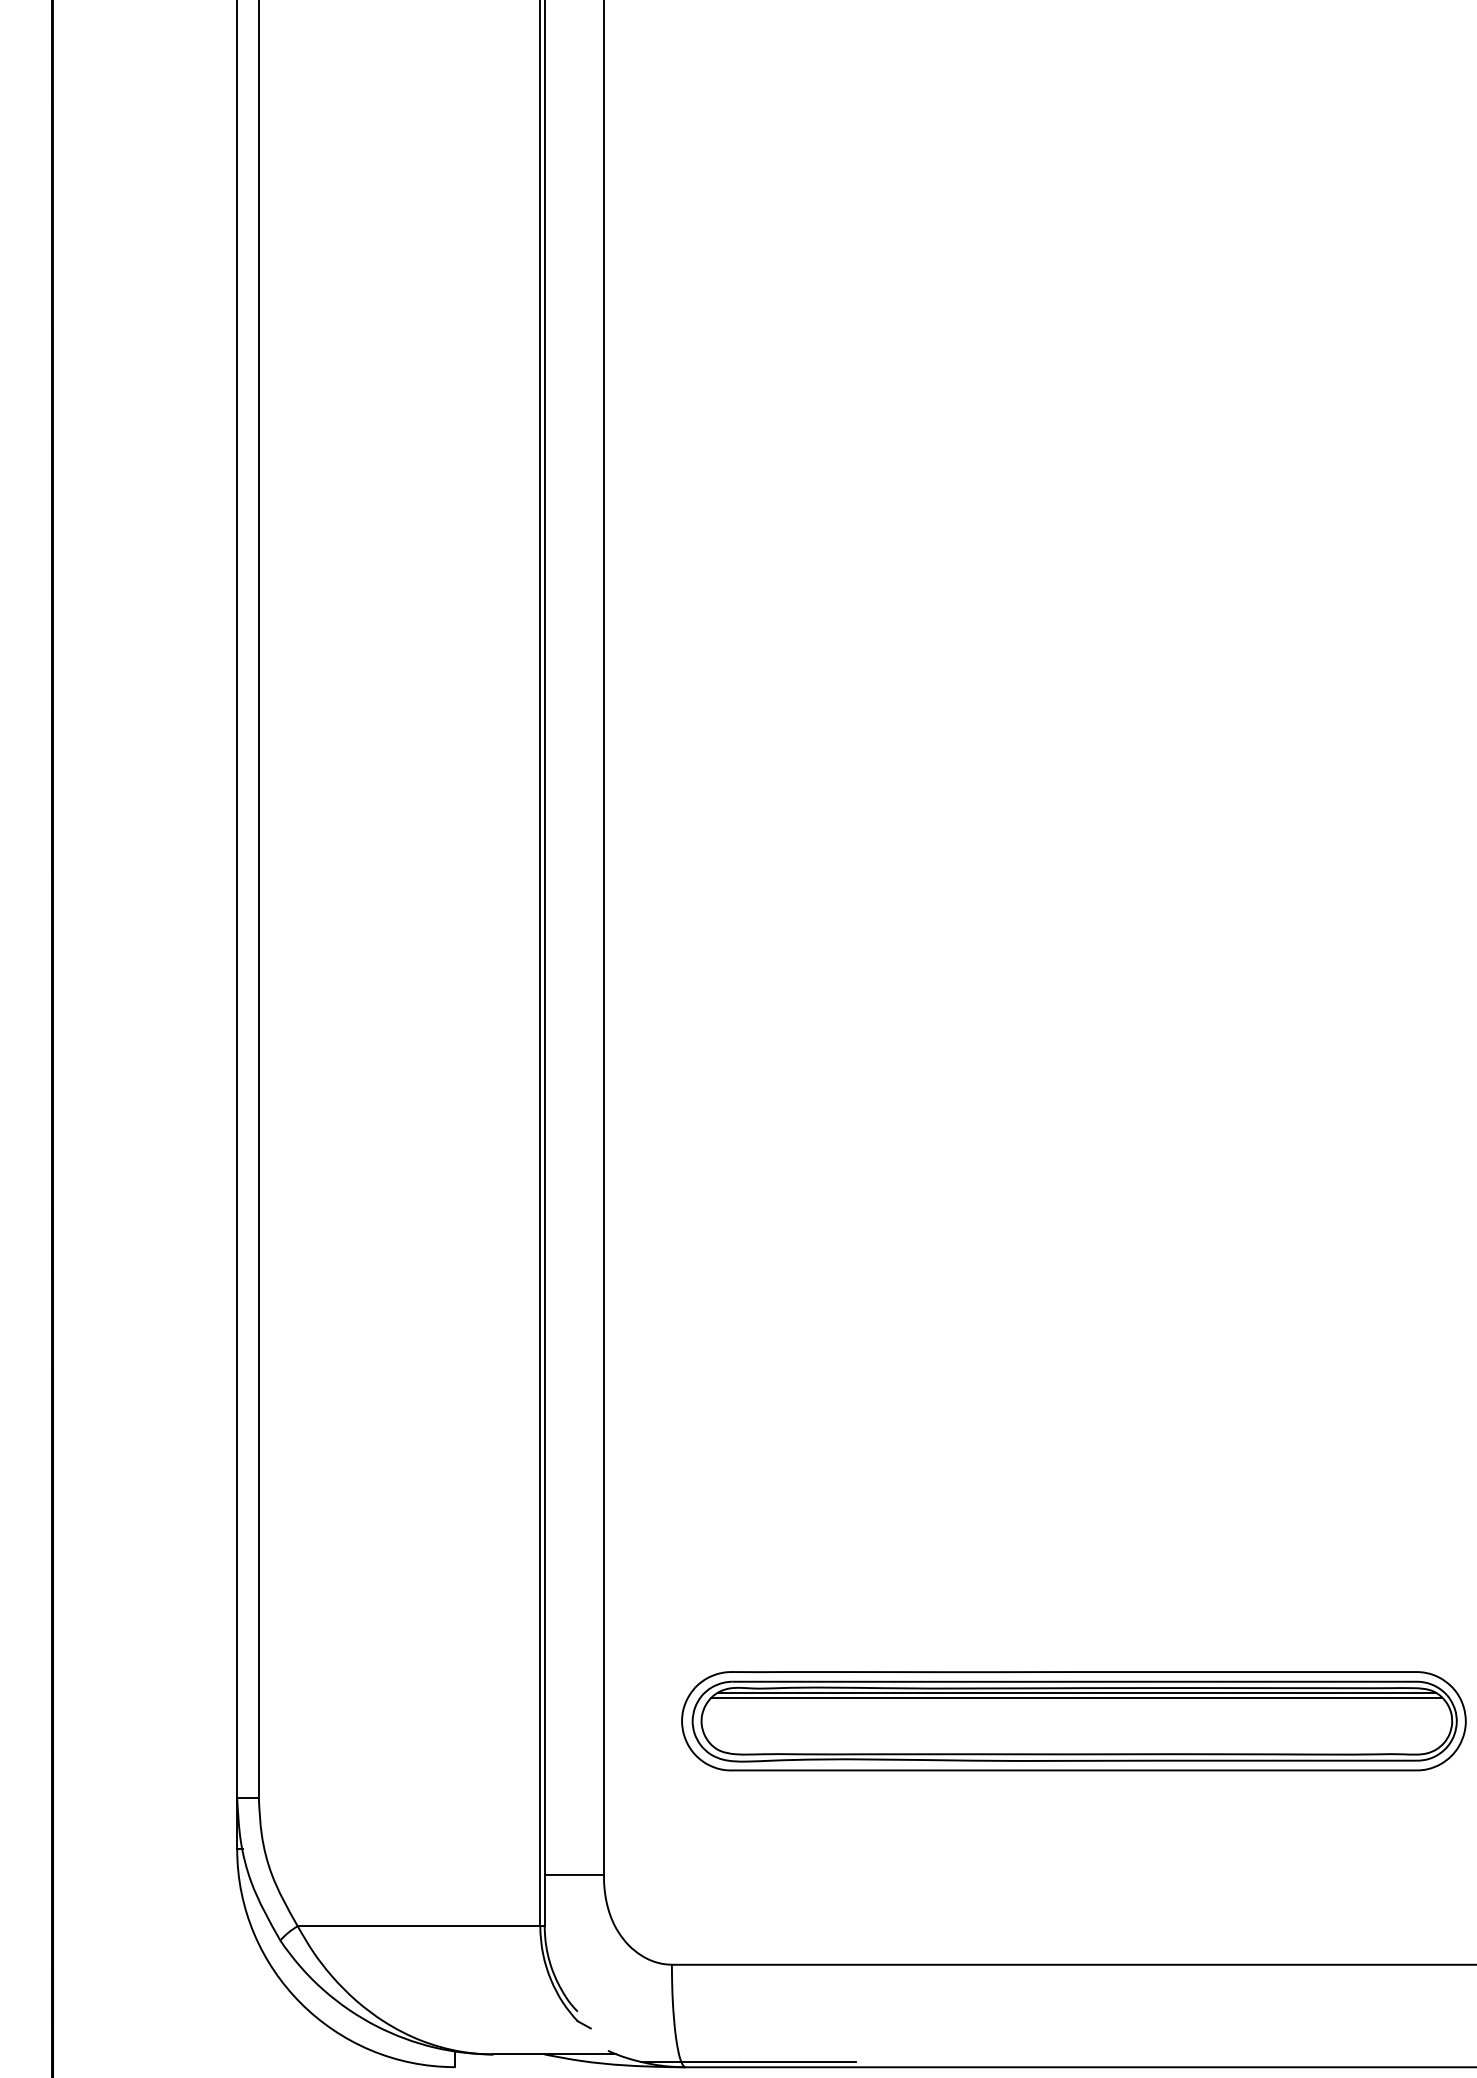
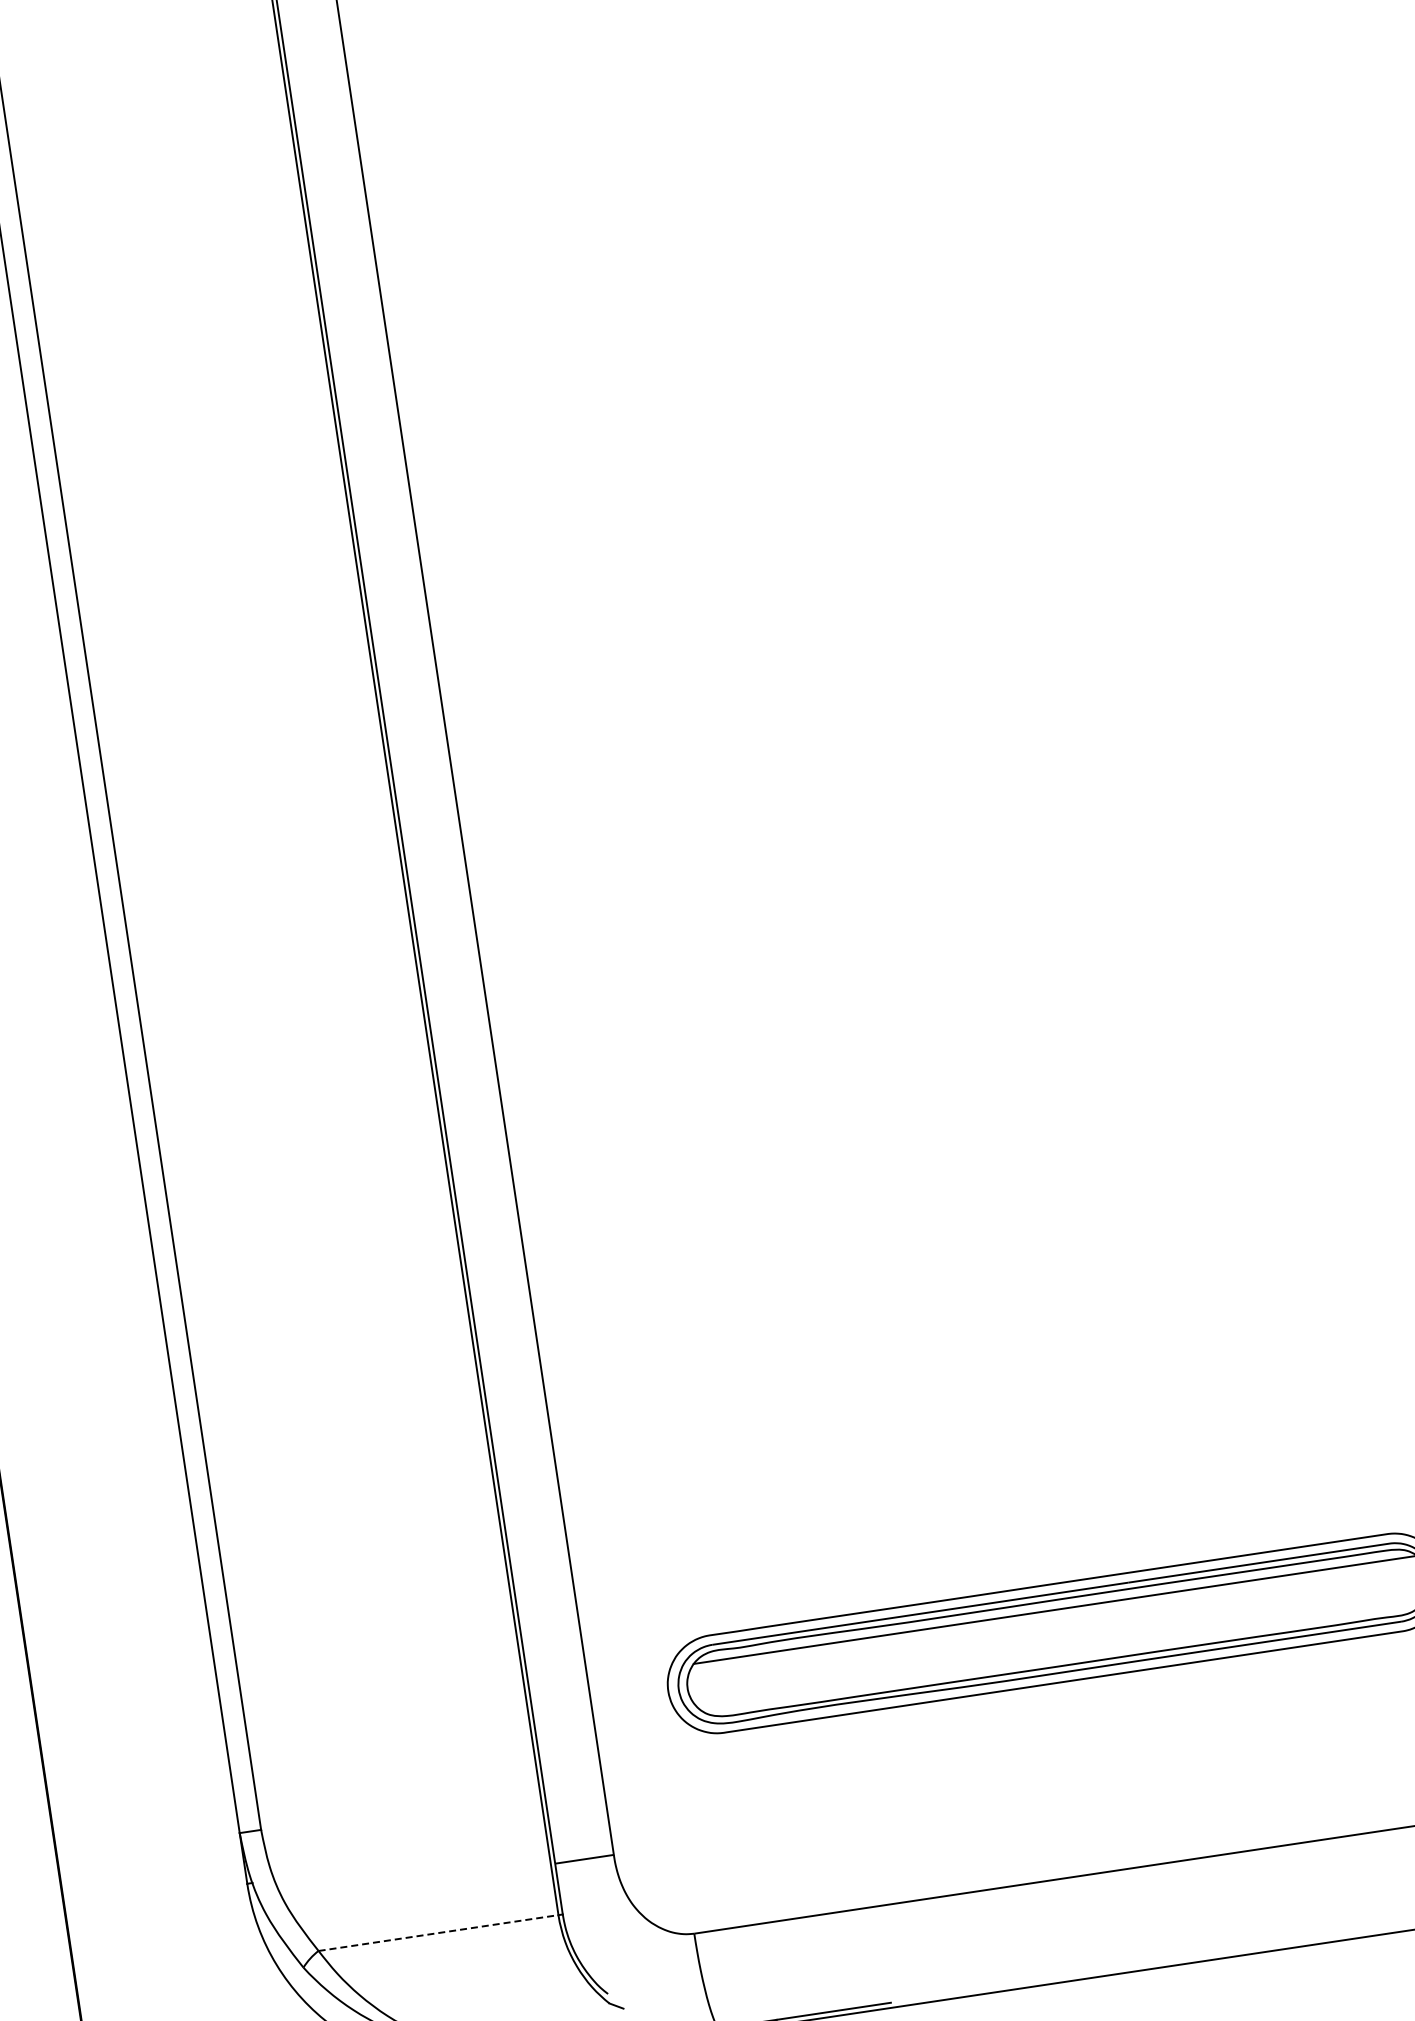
line: (1076, 1692) -> (1054, 1604), removed
line: (419, 1926) -> (438, 1933), solid -> dashed

